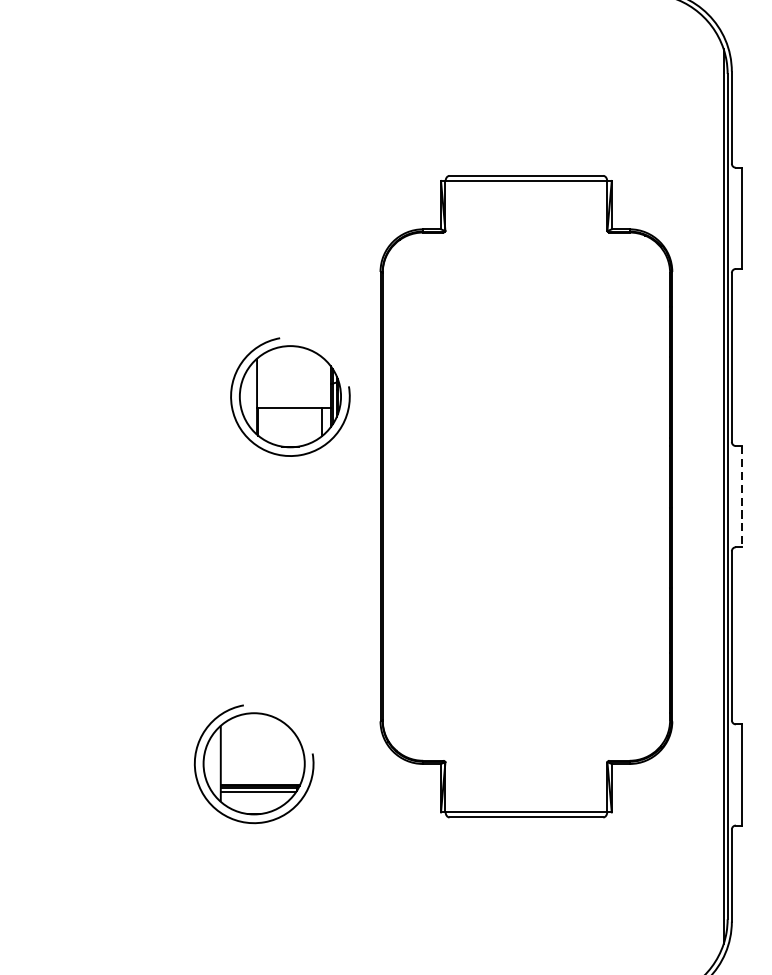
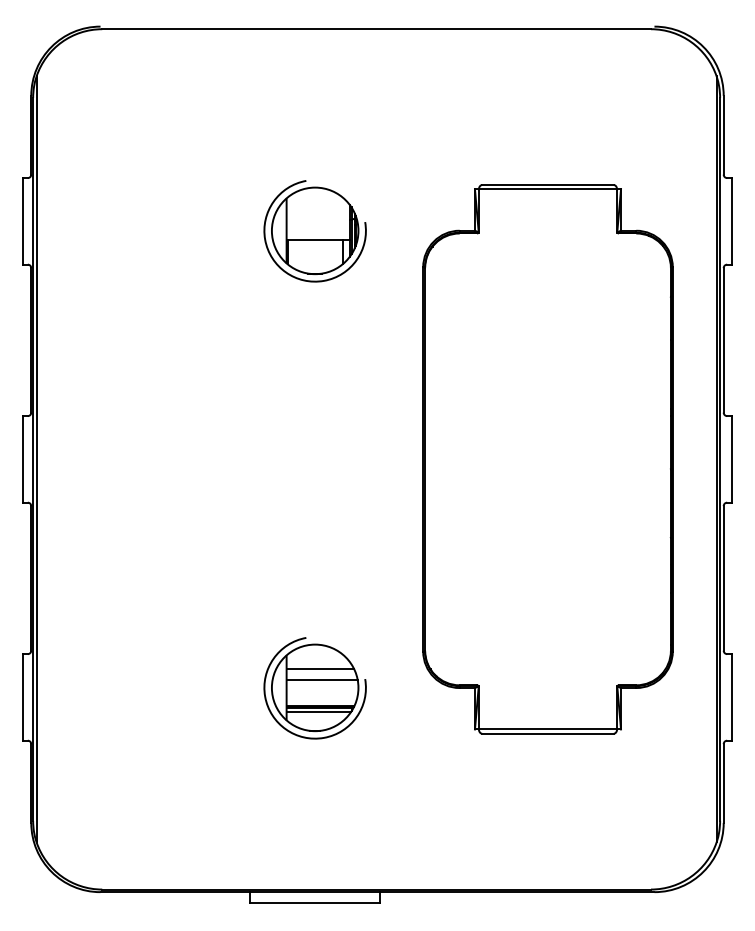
part: (289, 397) -> (314, 231), moved
line: (742, 496) -> (732, 459), dashed -> solid
line: (260, 742) -> (320, 669), added
line: (261, 755) -> (321, 680), added

